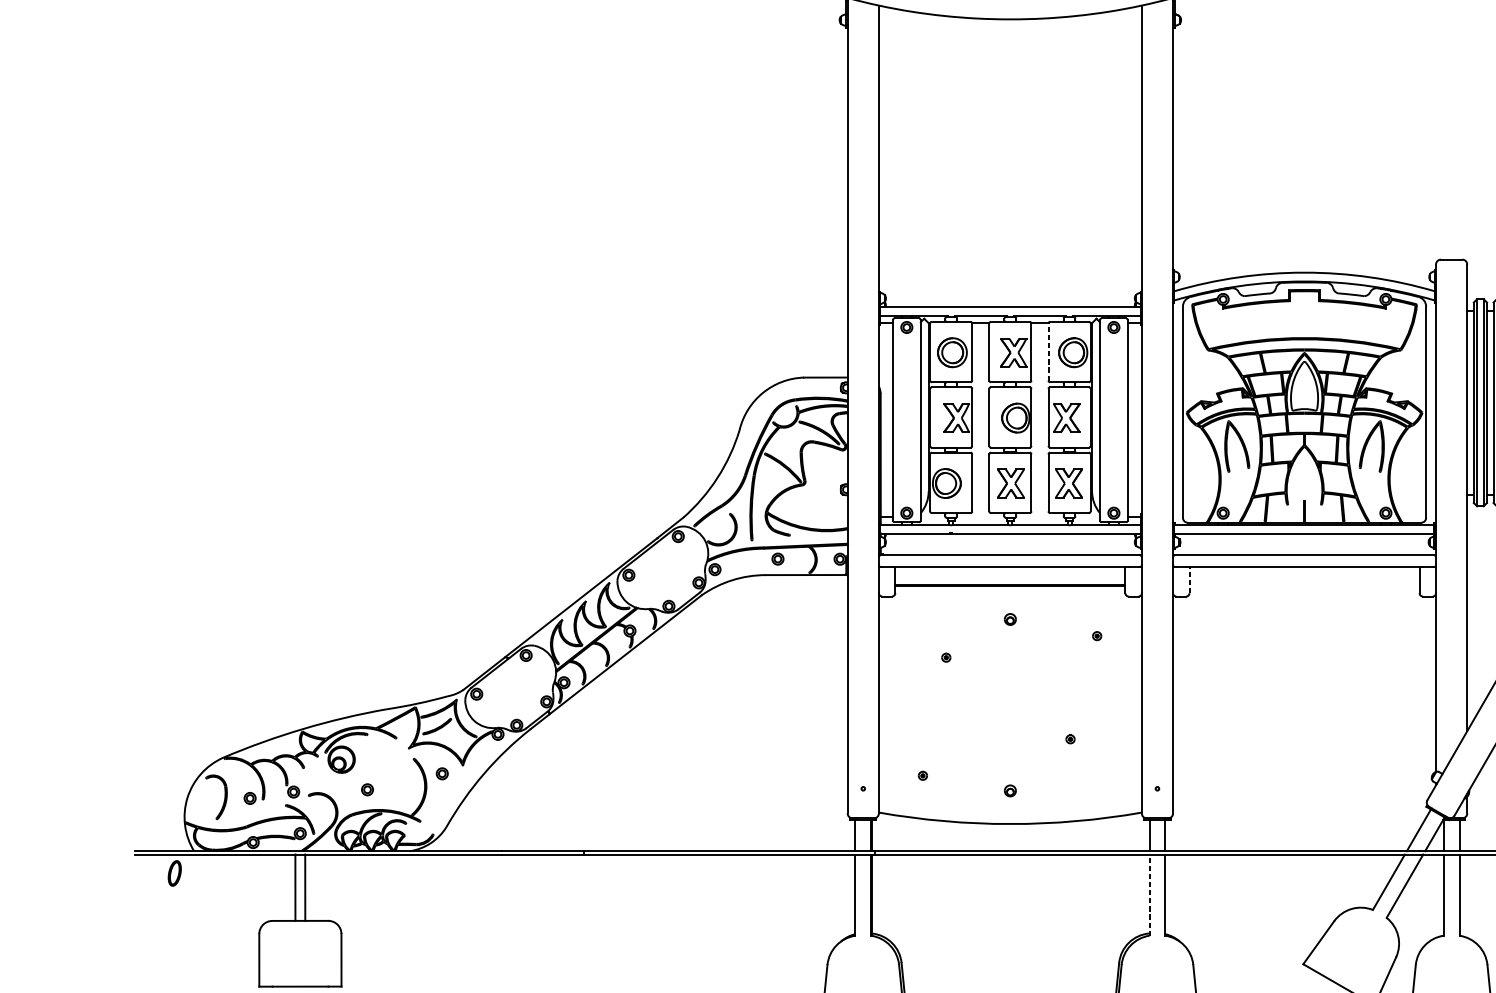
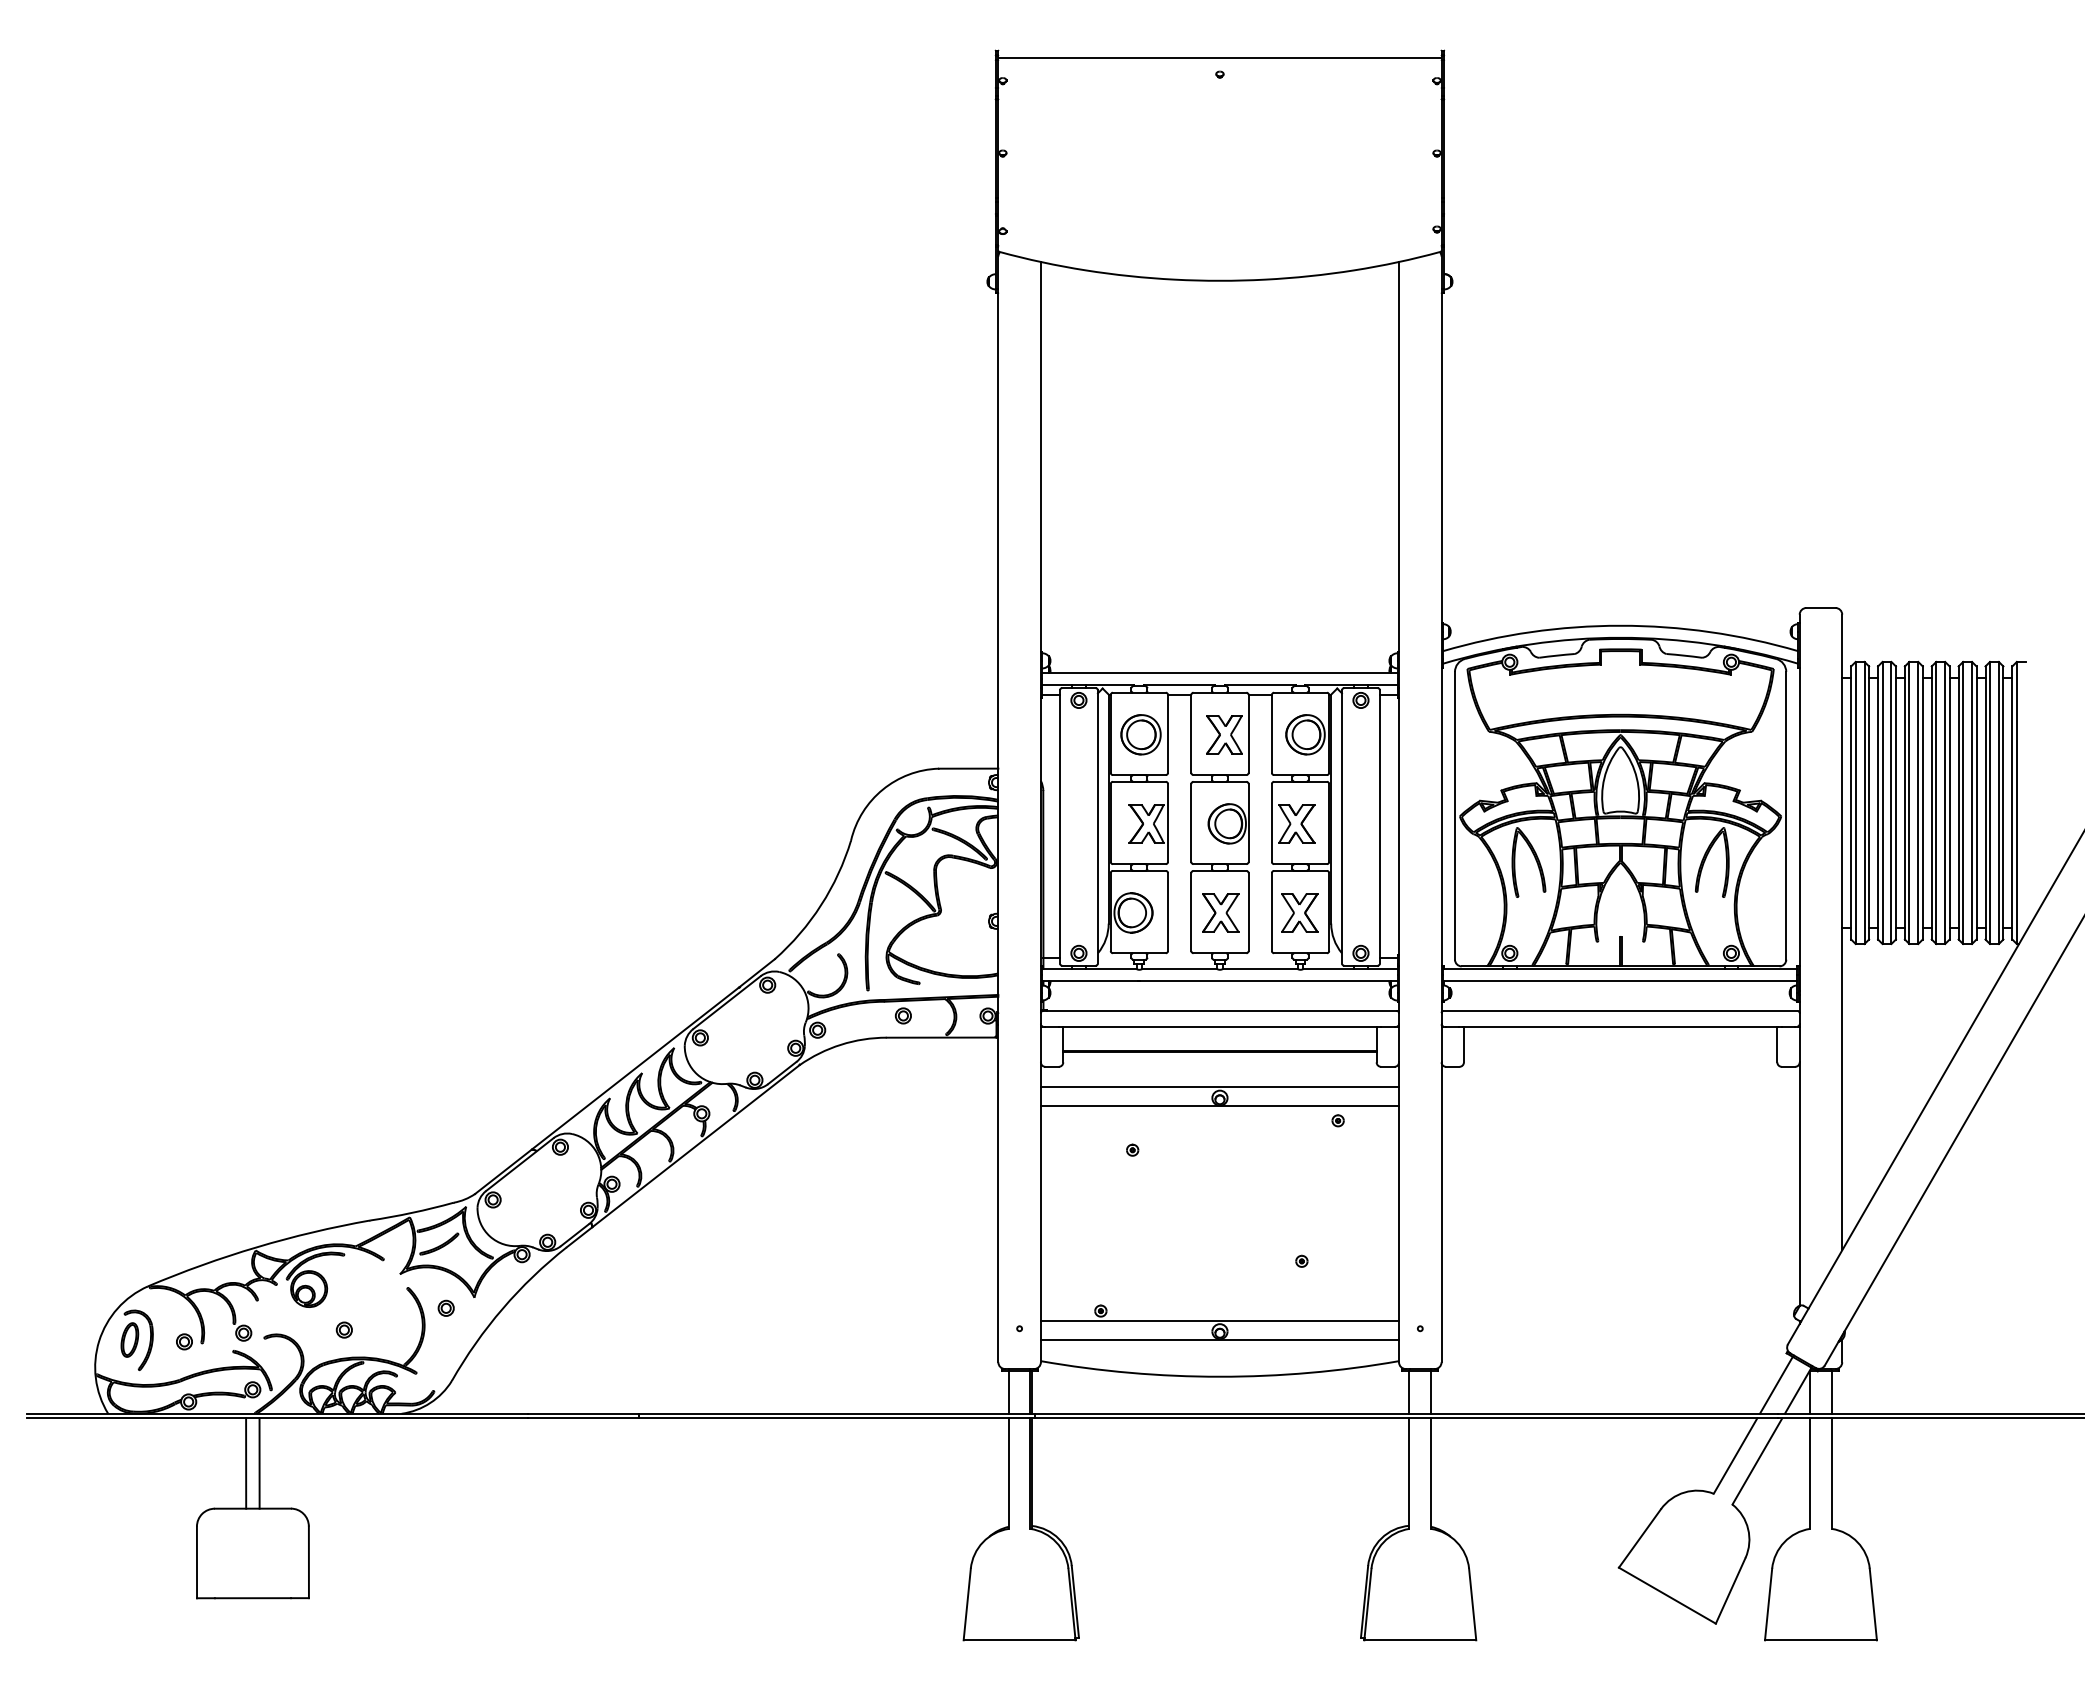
line: (1048, 351) -> (1271, 733), dashed -> solid
line: (1189, 580) -> (1463, 1044), dashed -> solid
line: (1010, 611) -> (1219, 1087), added
line: (1010, 625) -> (1219, 1106), added
line: (1010, 782) -> (1219, 1320), added
line: (1010, 796) -> (1219, 1339), added
part: (174, 873) -> (129, 1339), moved
line: (1149, 895) -> (1409, 1473), dashed -> solid

